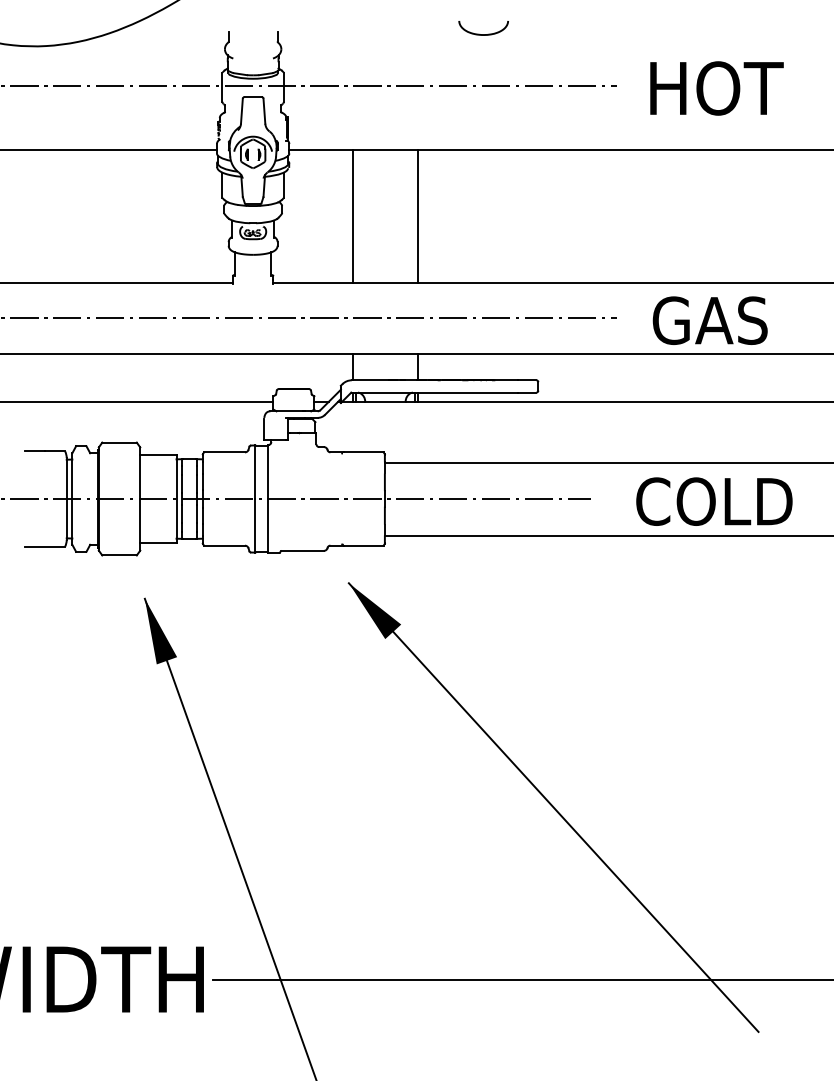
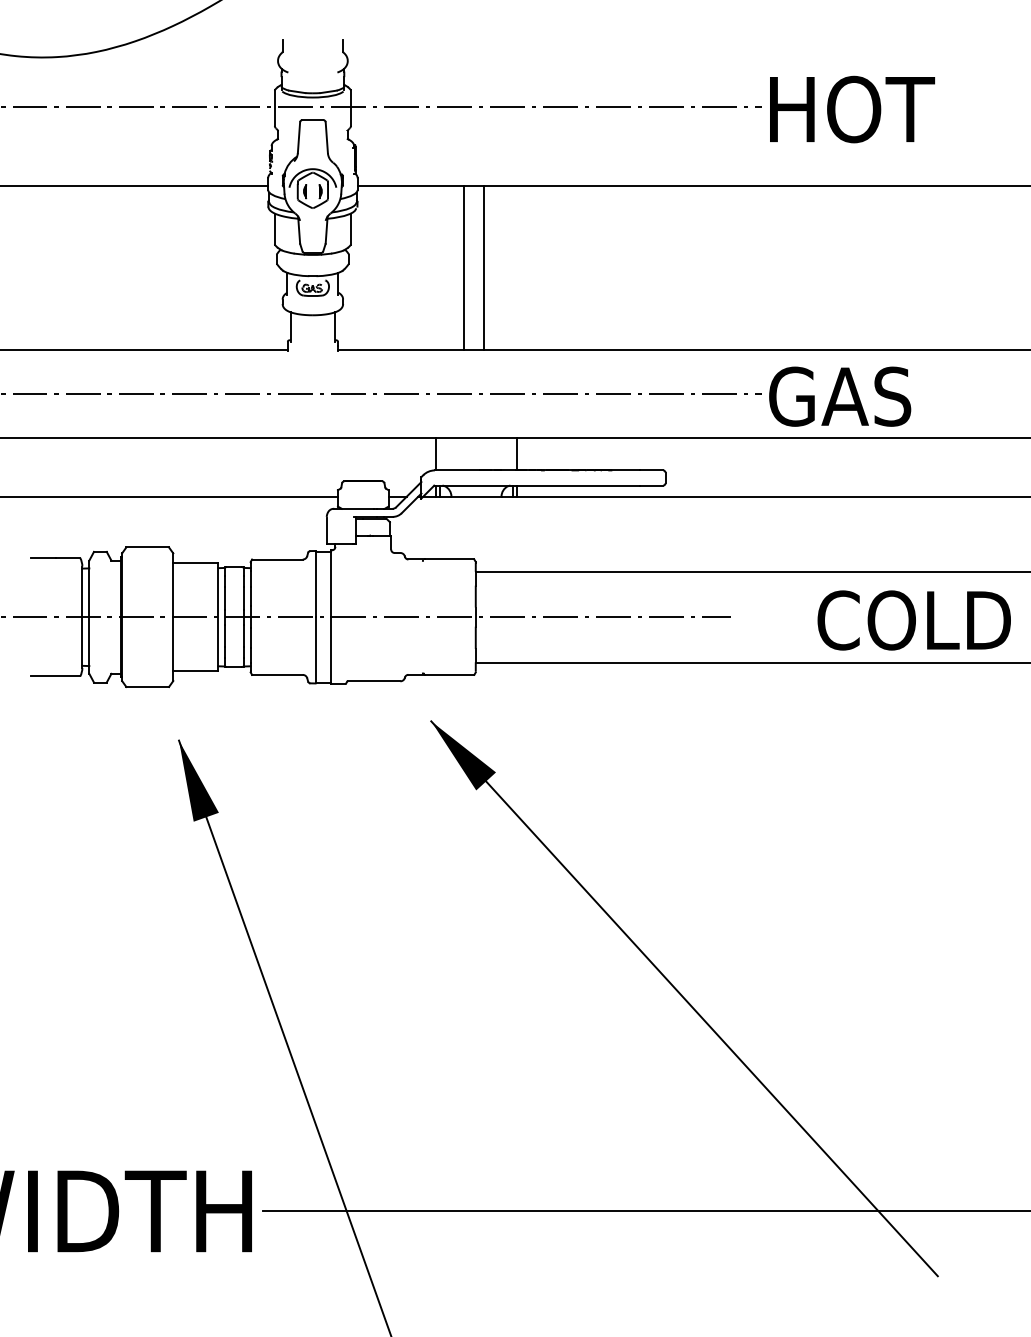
curve: (483, 34) -> (597, 42), removed
text: (717, 88) -> (852, 109), moved
line: (352, 216) -> (483, 267), moved
line: (418, 216) -> (464, 267), moved
text: (710, 320) -> (840, 396), moved
text: (713, 501) -> (913, 620), moved

